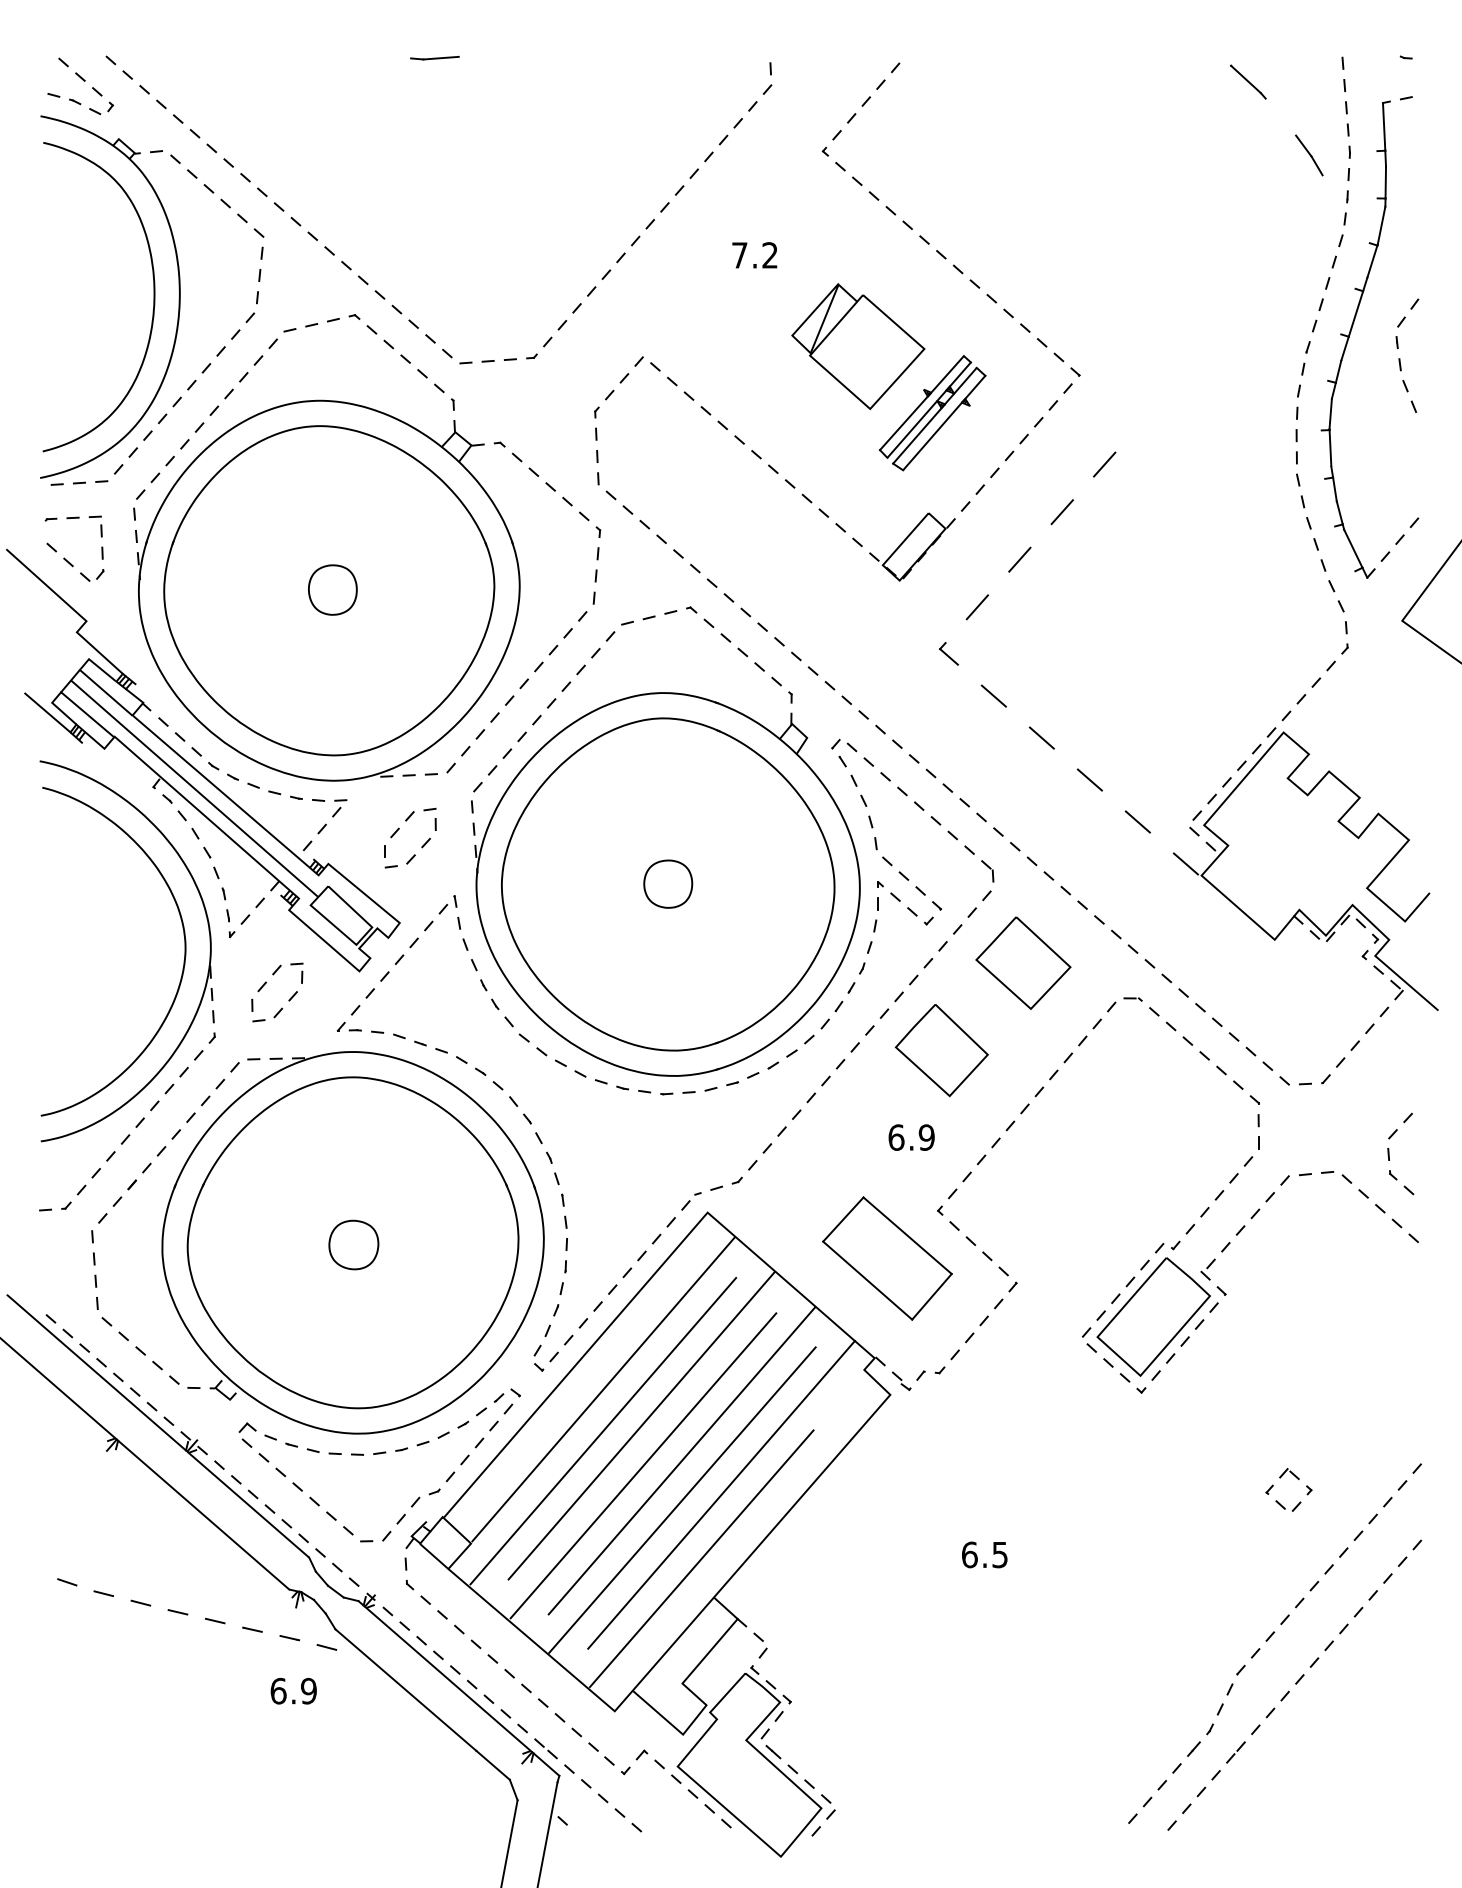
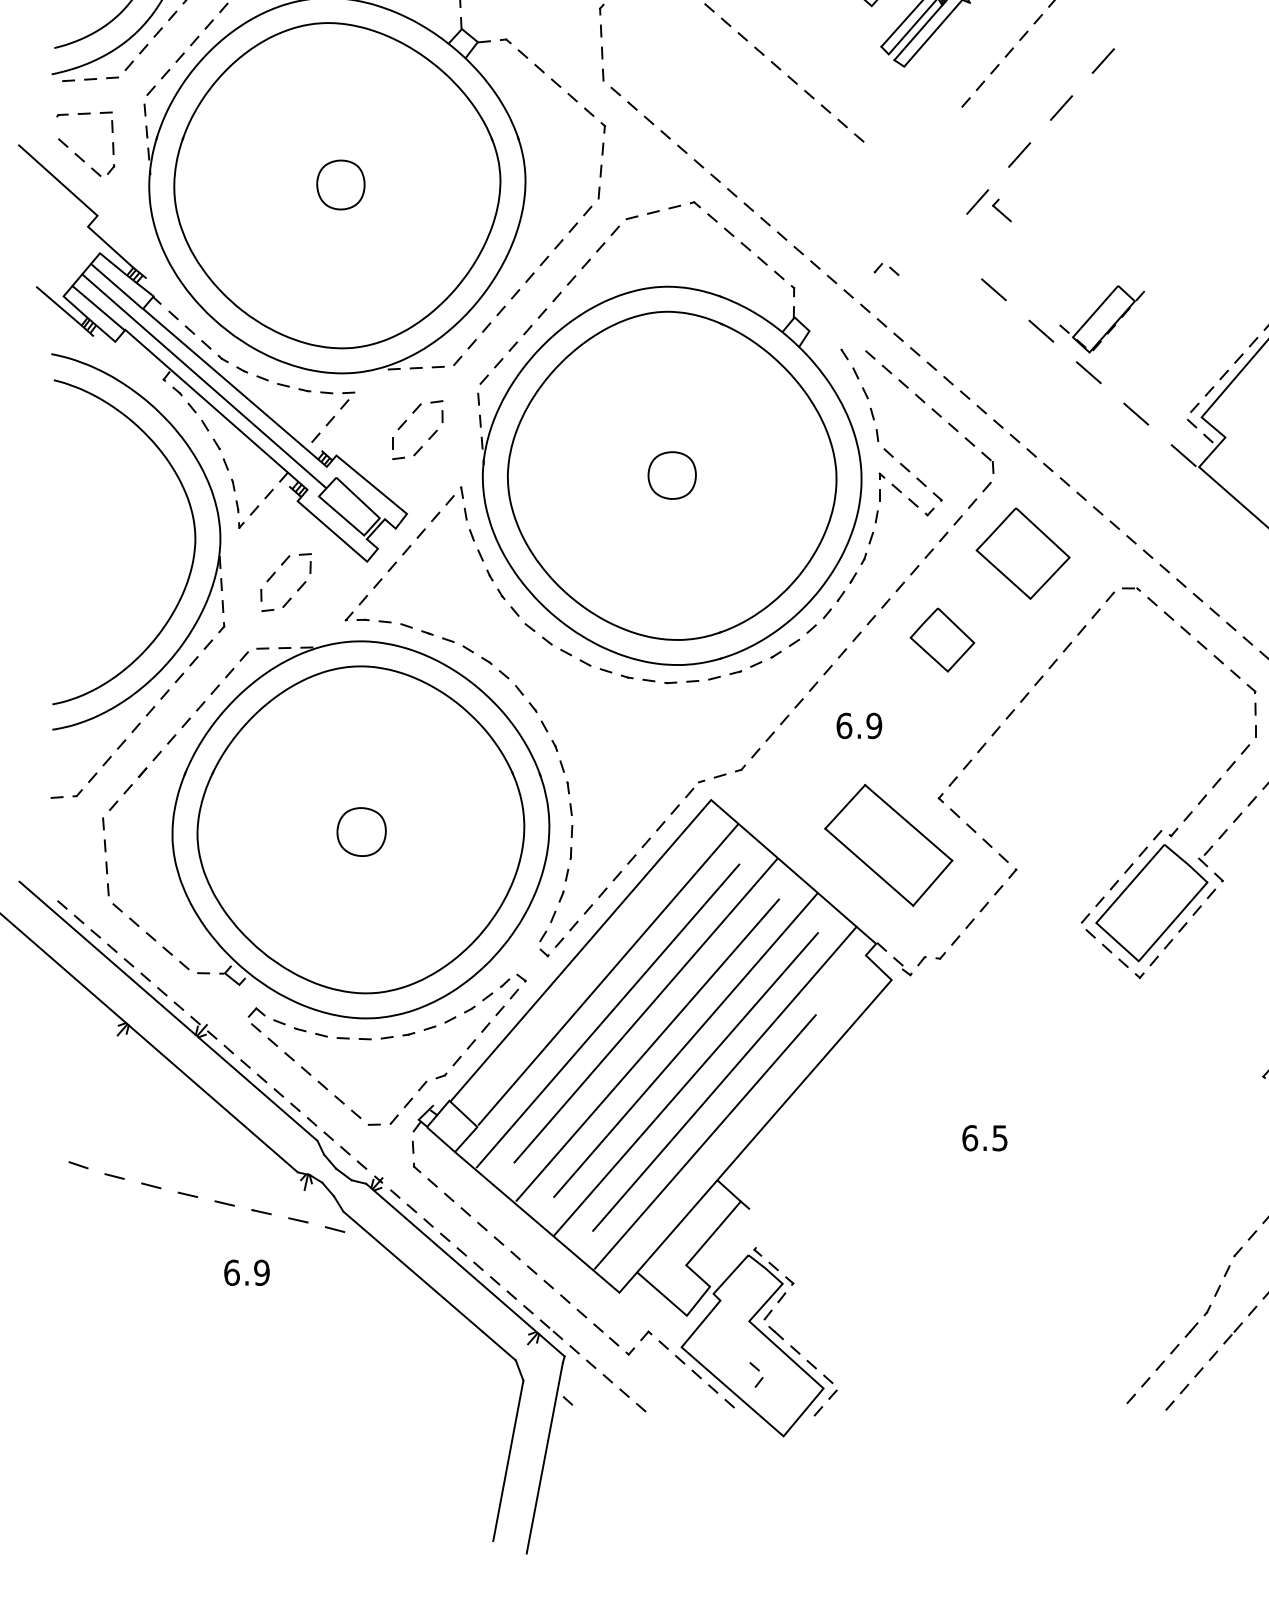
part: (912, 546) -> (1102, 318), moved
part: (948, 653) -> (1001, 210), moved
part: (844, 745) -> (886, 269), moved
part: (941, 1050) -> (942, 639), size x0.7
text: (911, 1137) -> (859, 725), moved
part: (760, 1645) -> (756, 1374), moved
text: (293, 1690) -> (246, 1272), moved

